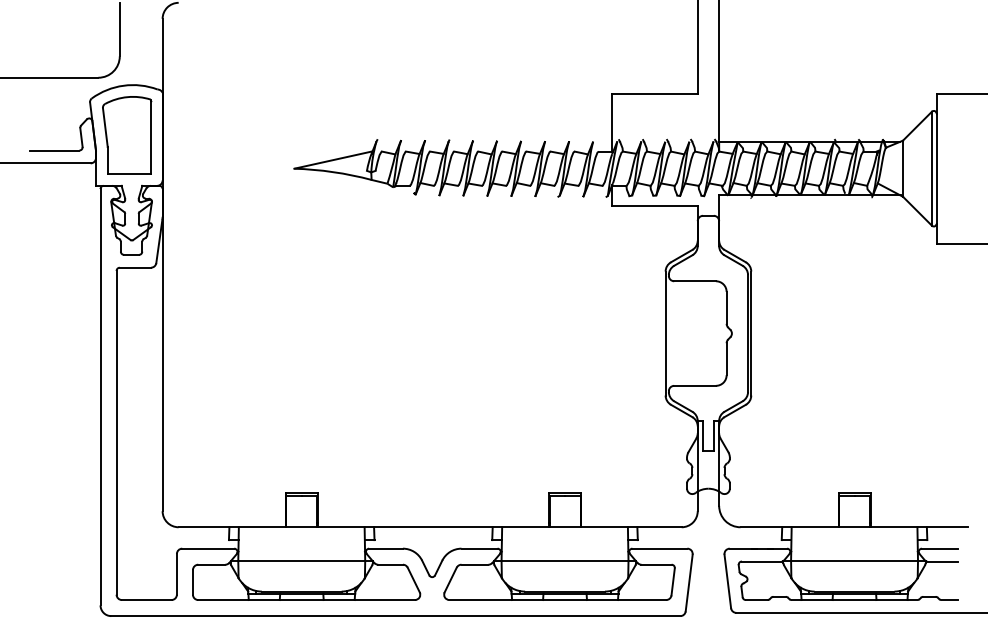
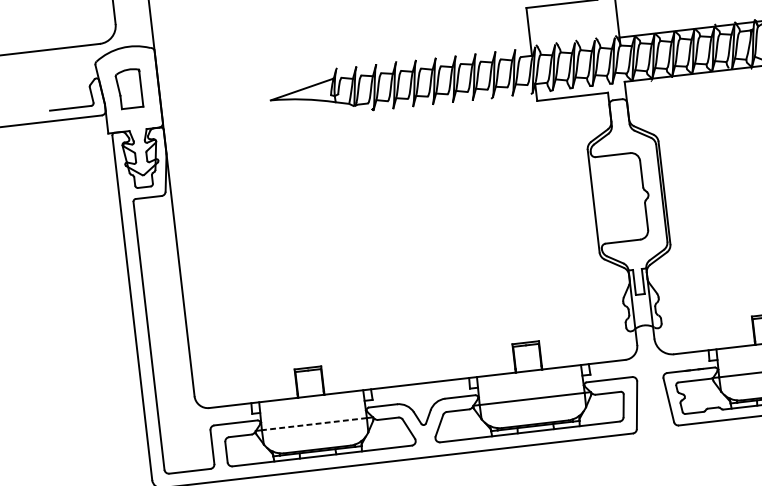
part: (127, 135) -> (129, 88), size x0.6
line: (301, 560) -> (314, 423), solid -> dashed

